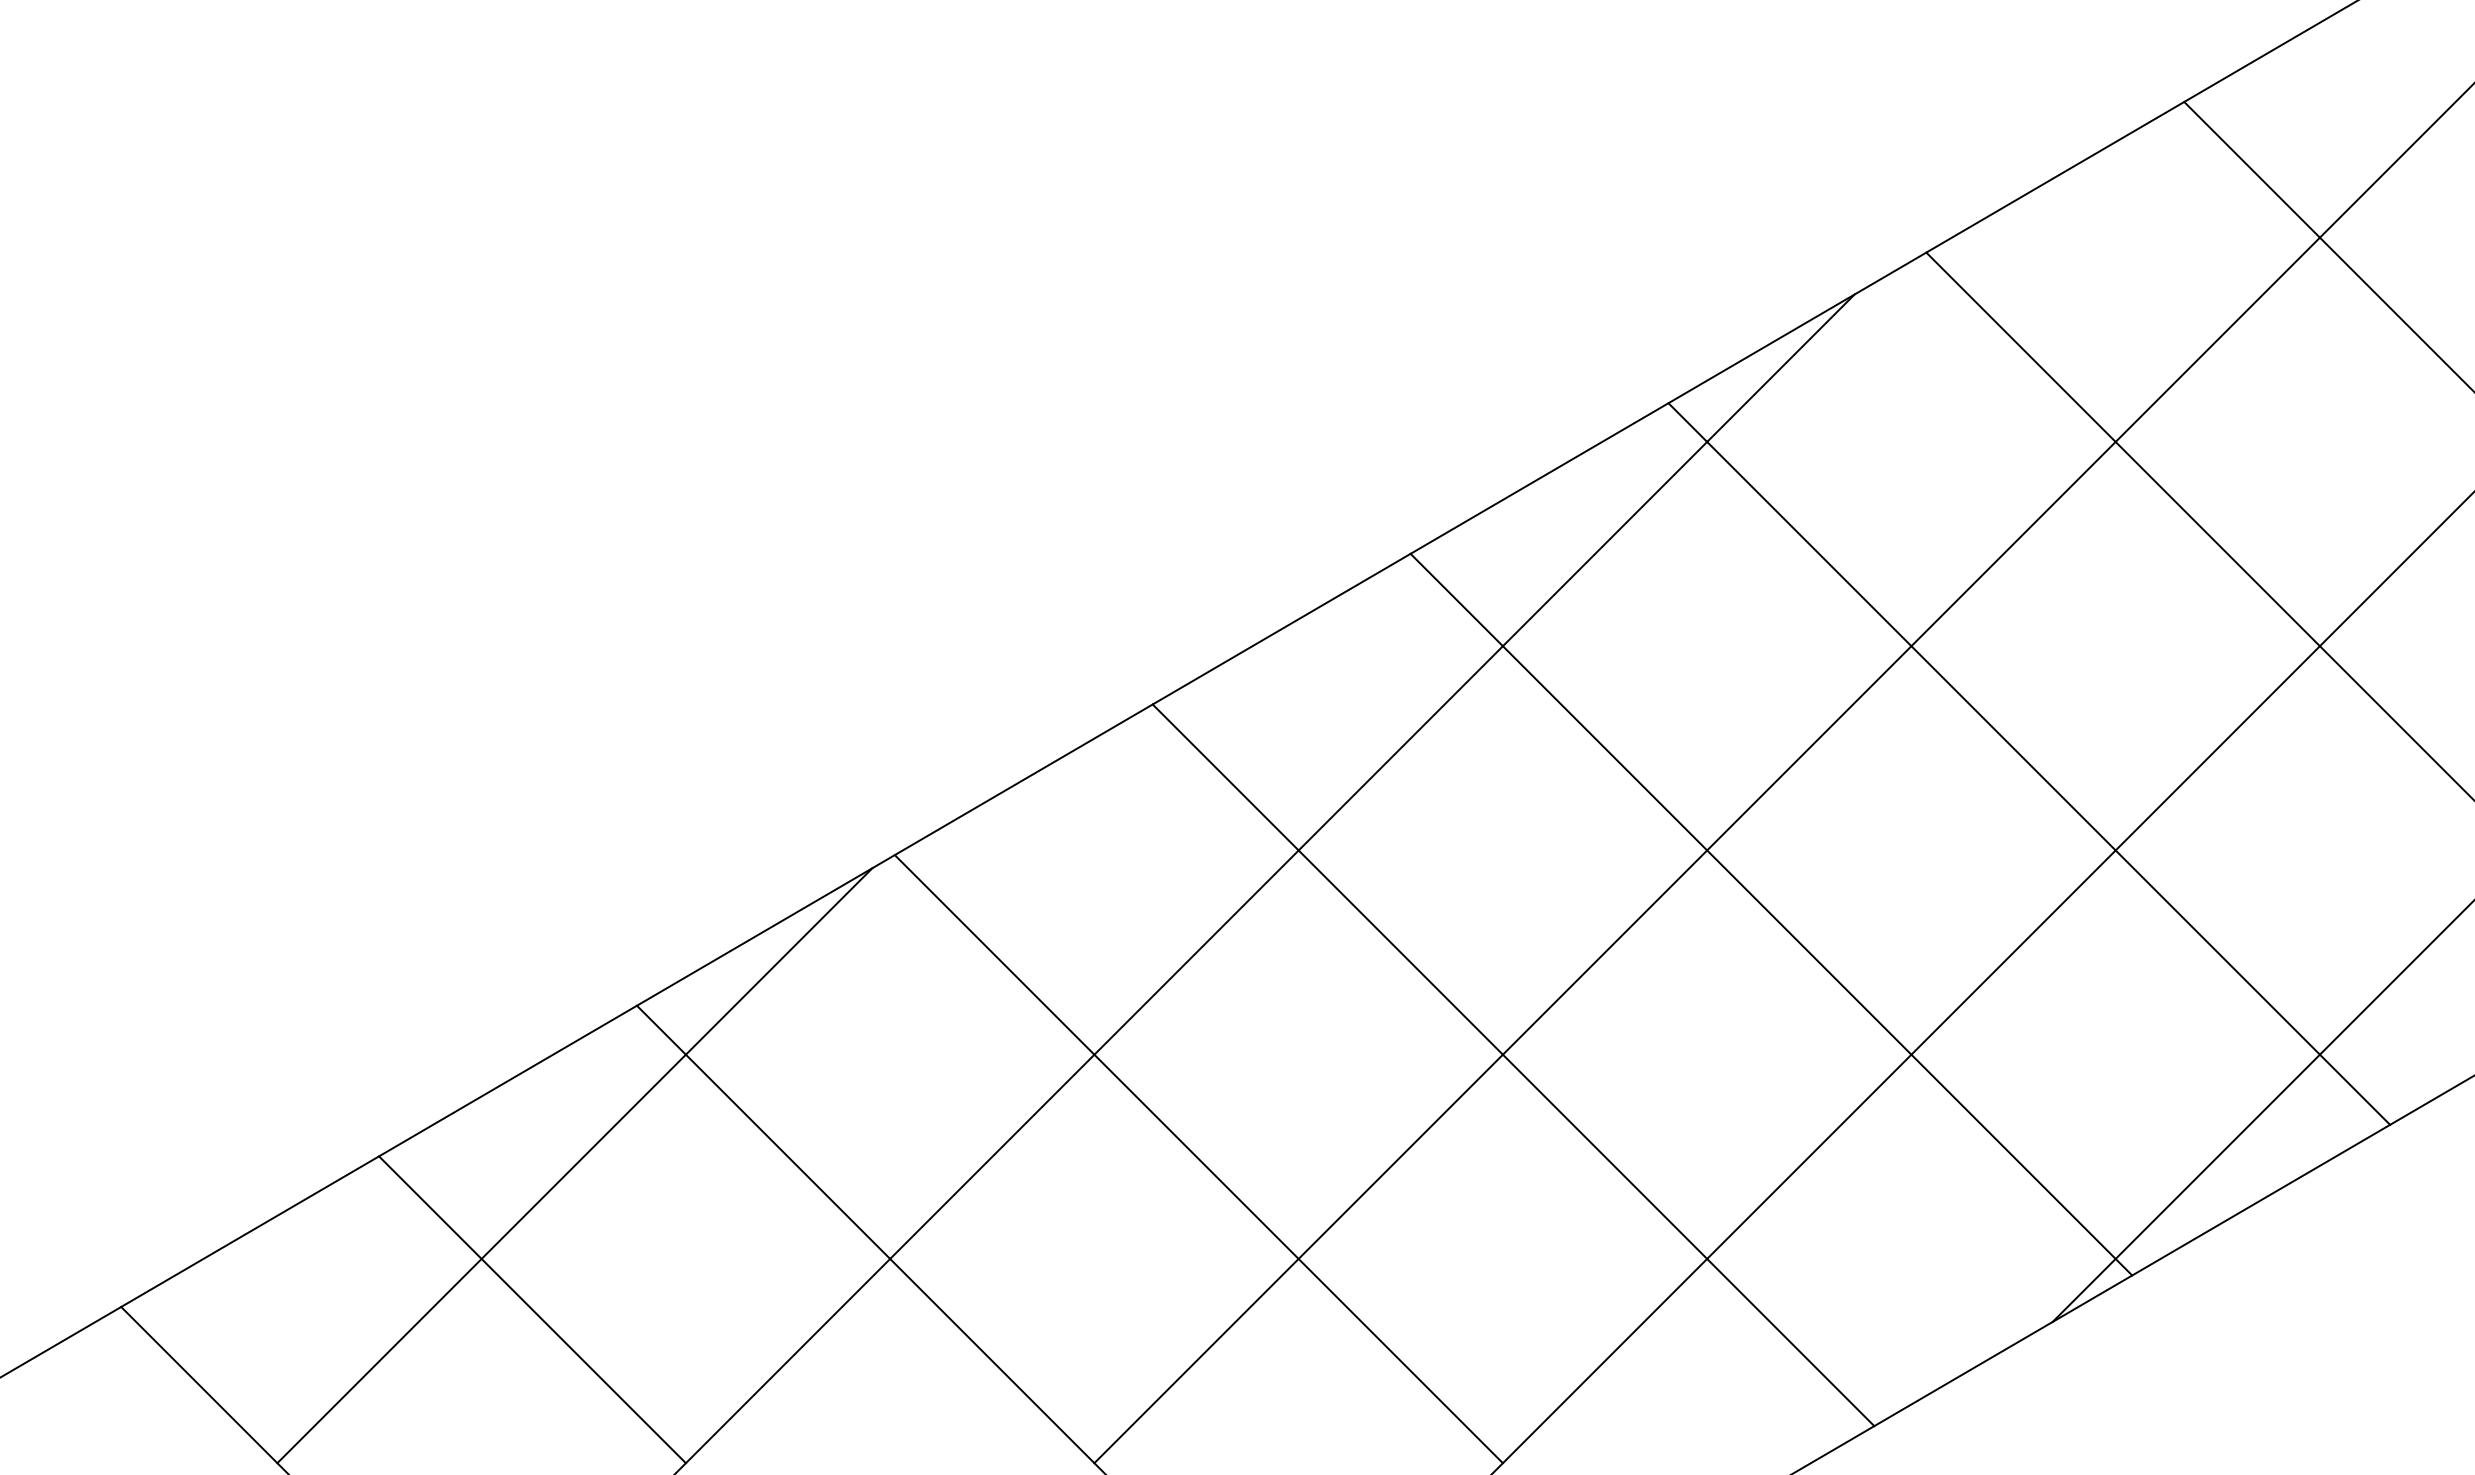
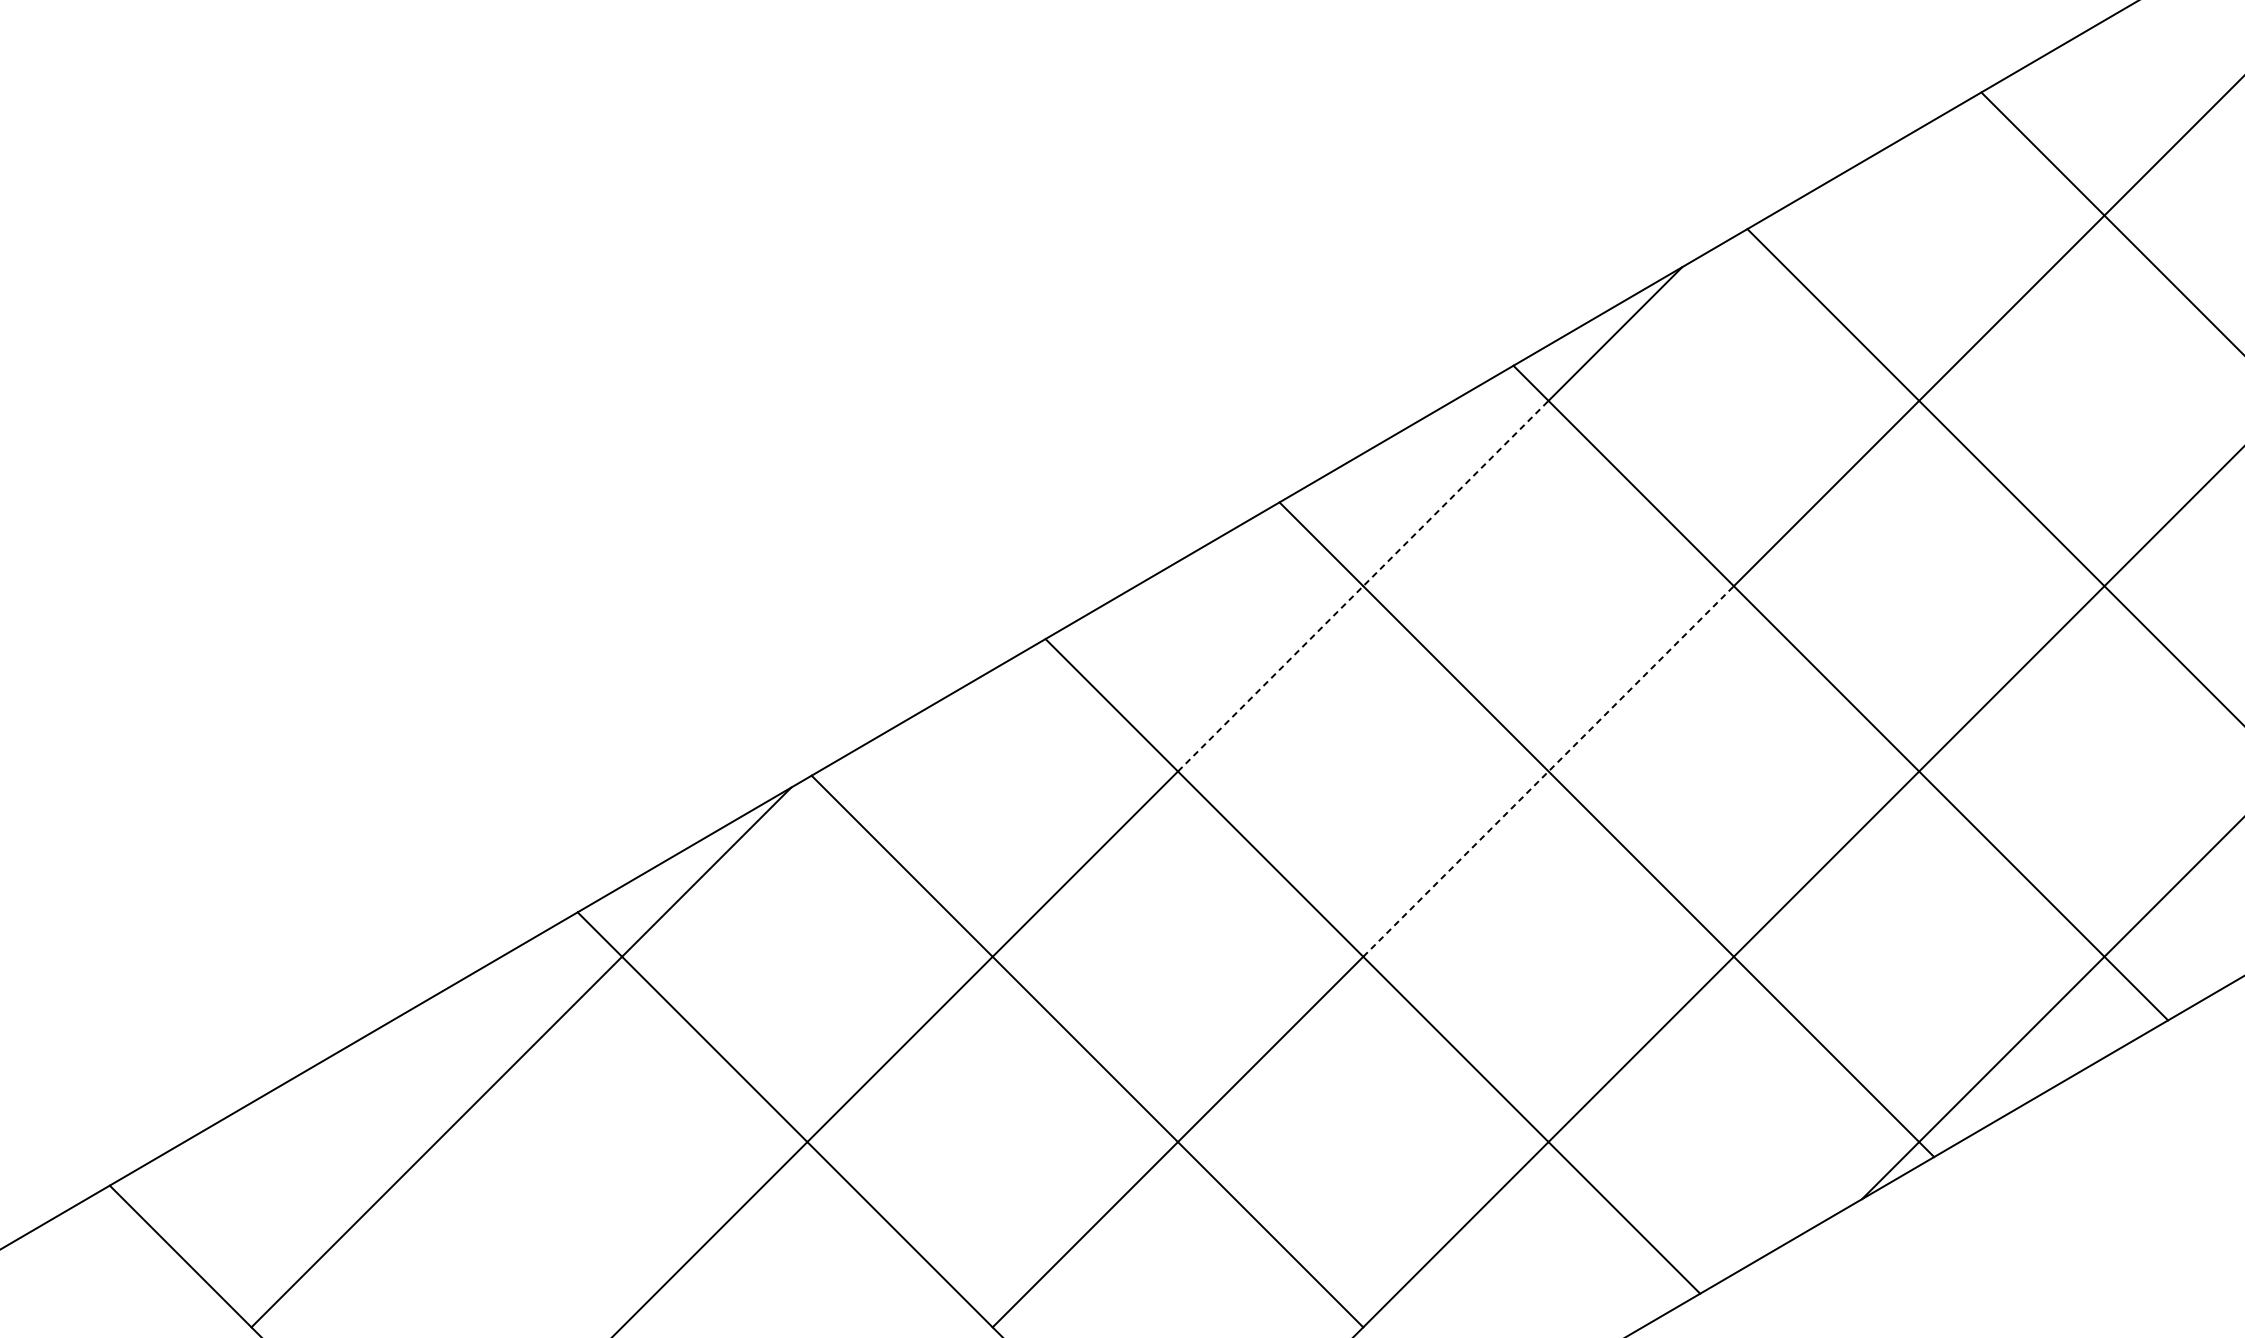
line: (1502, 646) -> (1362, 586), solid -> dashed
line: (1707, 850) -> (1548, 771), solid -> dashed
line: (532, 1309) -> (482, 1187), removed

